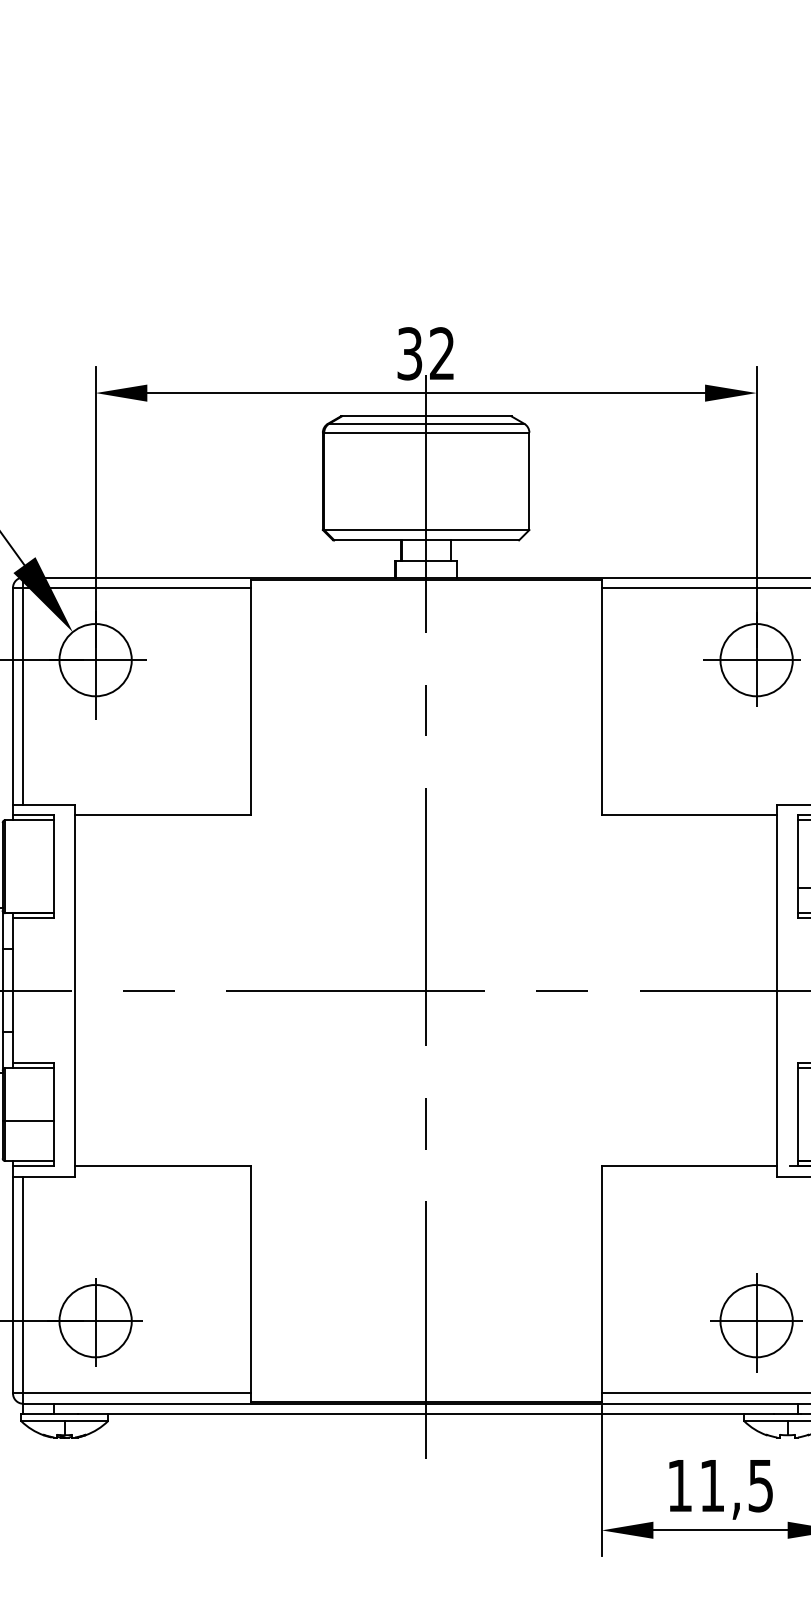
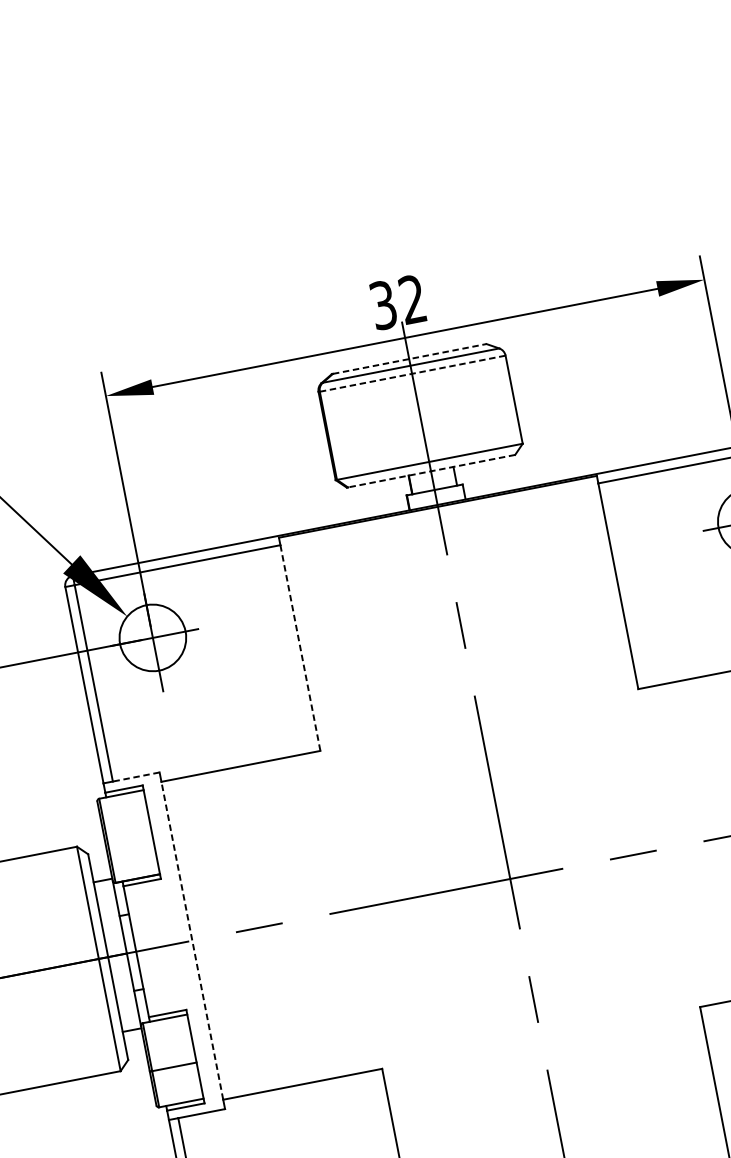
line: (426, 416) -> (409, 359), solid -> dashed
line: (426, 432) -> (412, 373), solid -> dashed
line: (426, 540) -> (431, 471), solid -> dashed
line: (250, 701) -> (300, 648), solid -> dashed
line: (49, 804) -> (136, 776), solid -> dashed
line: (74, 990) -> (191, 940), solid -> dashed

